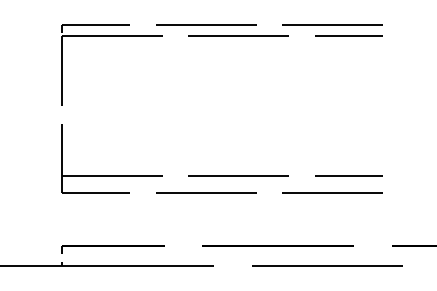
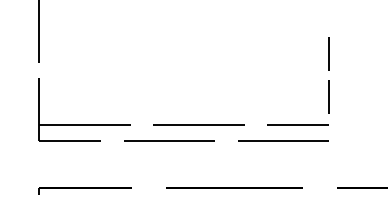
line: (382, 115) -> (328, 70), added

